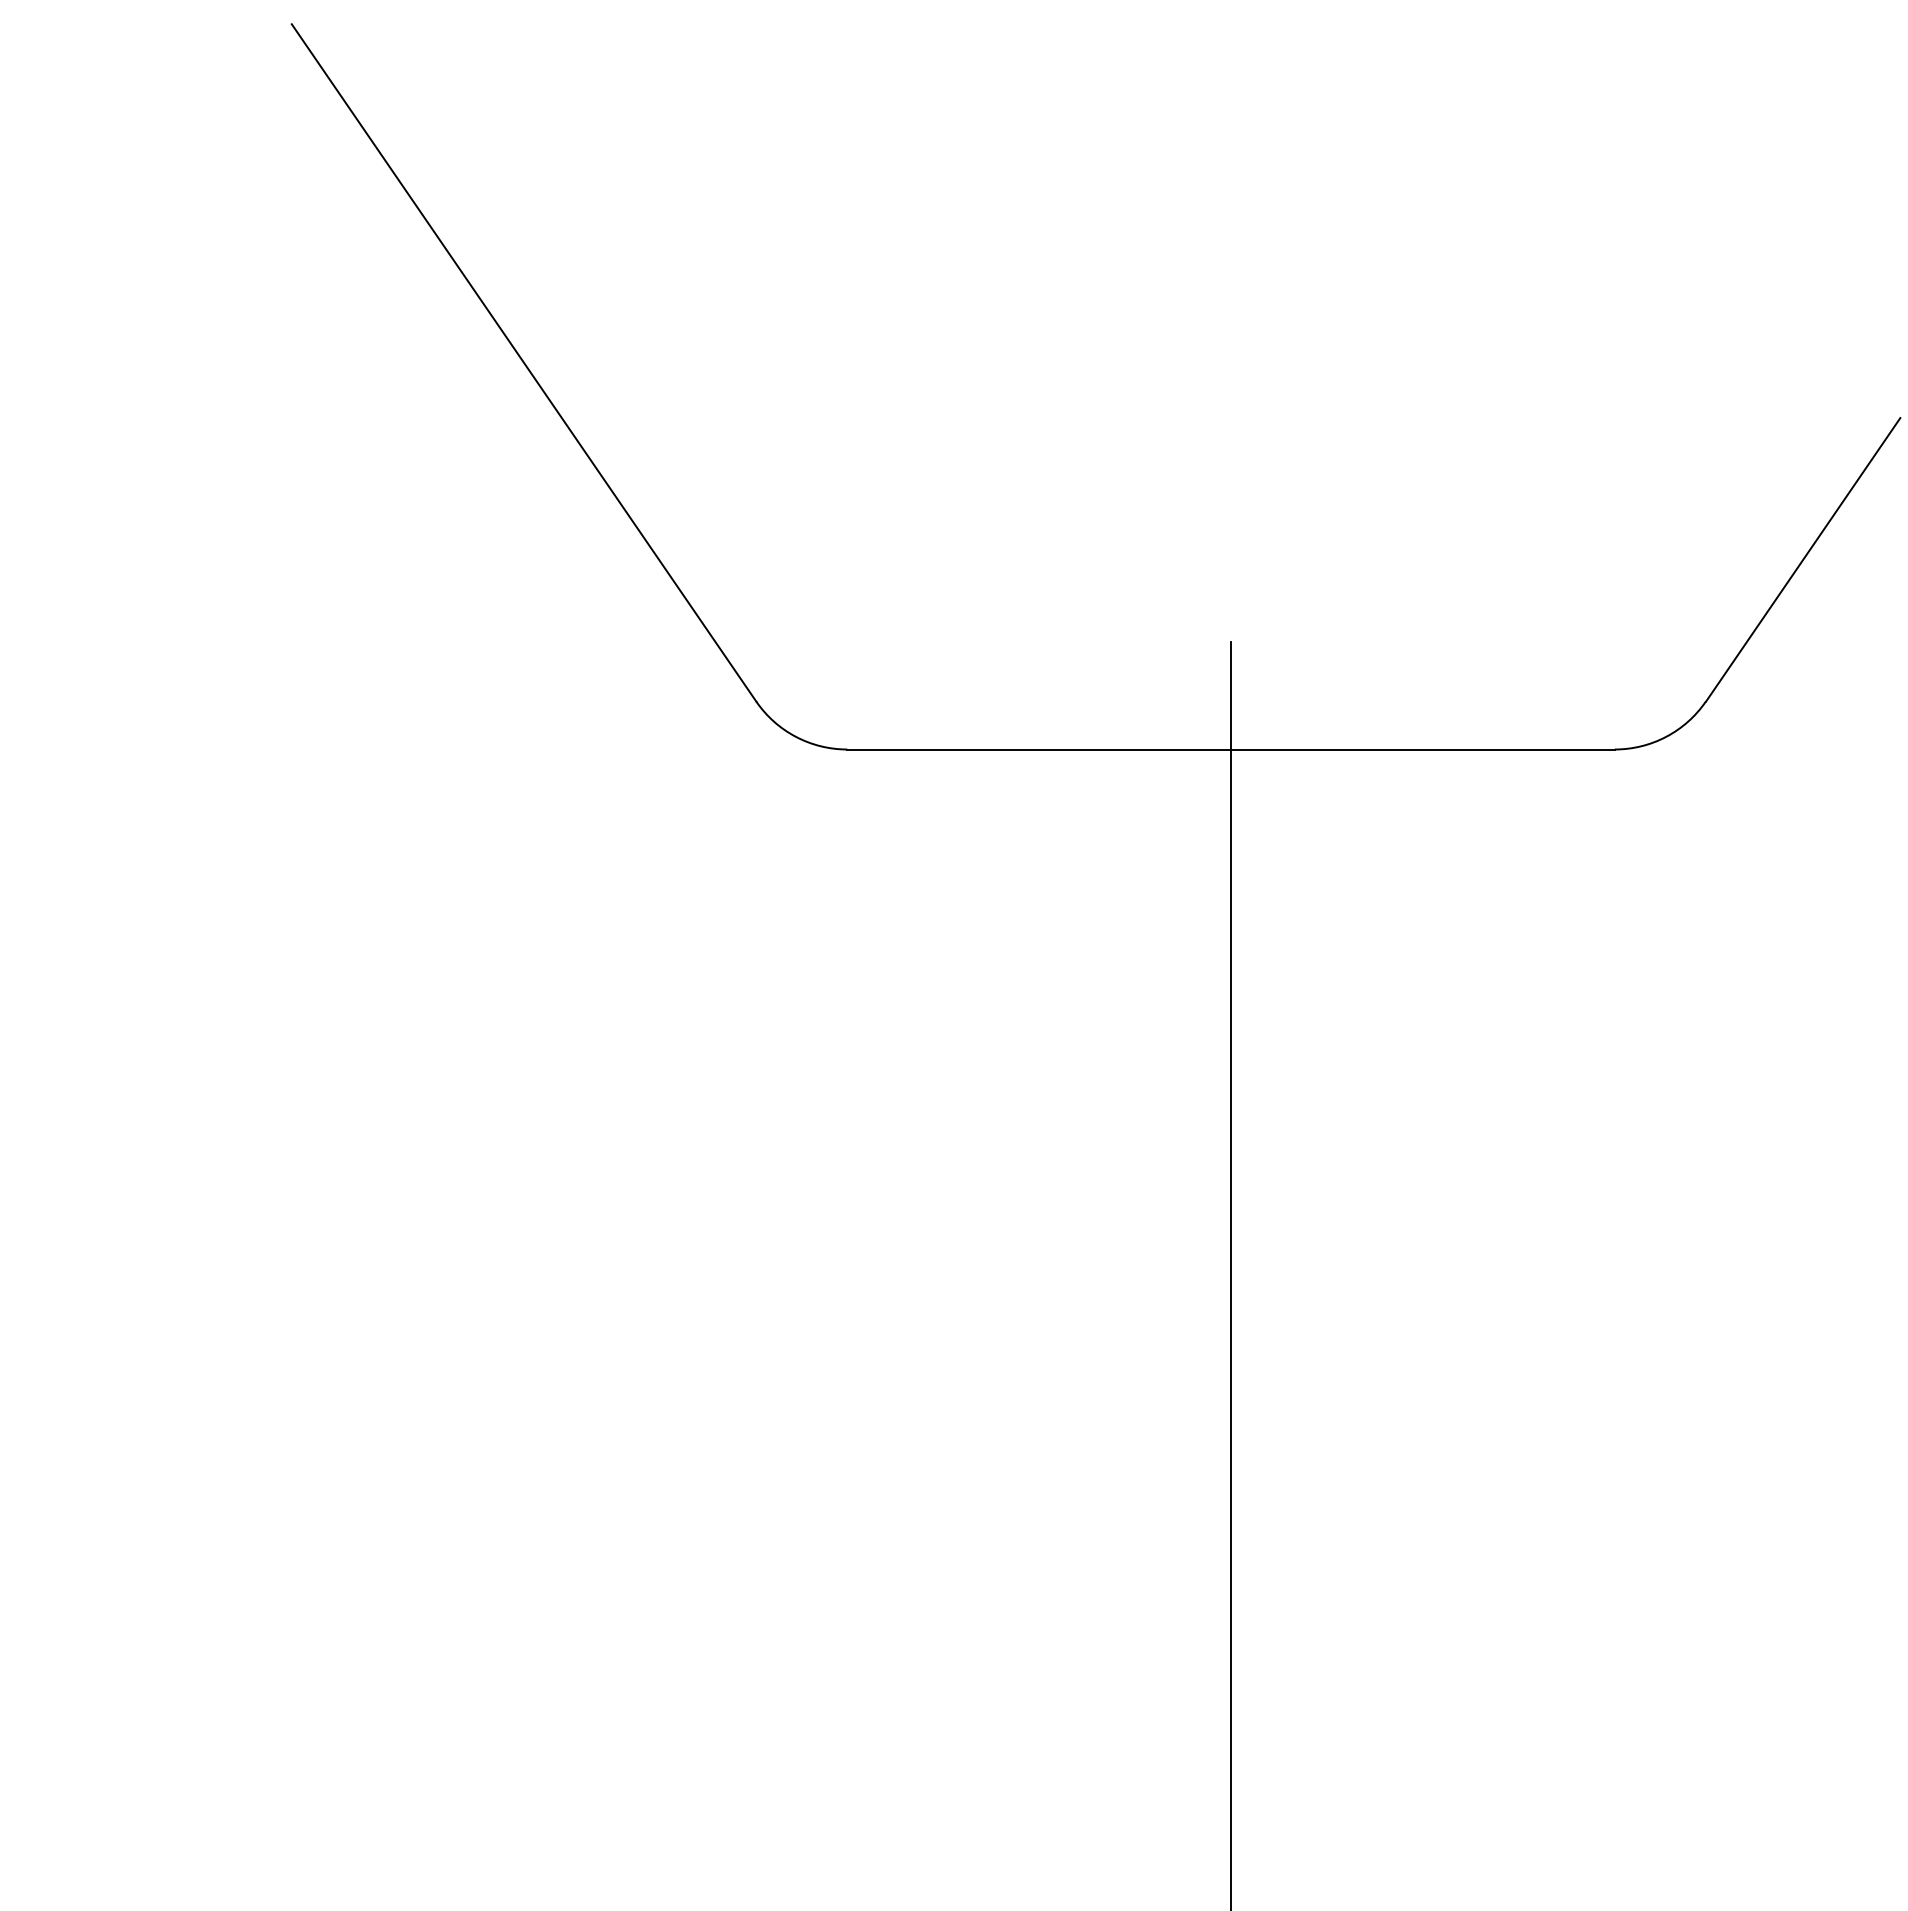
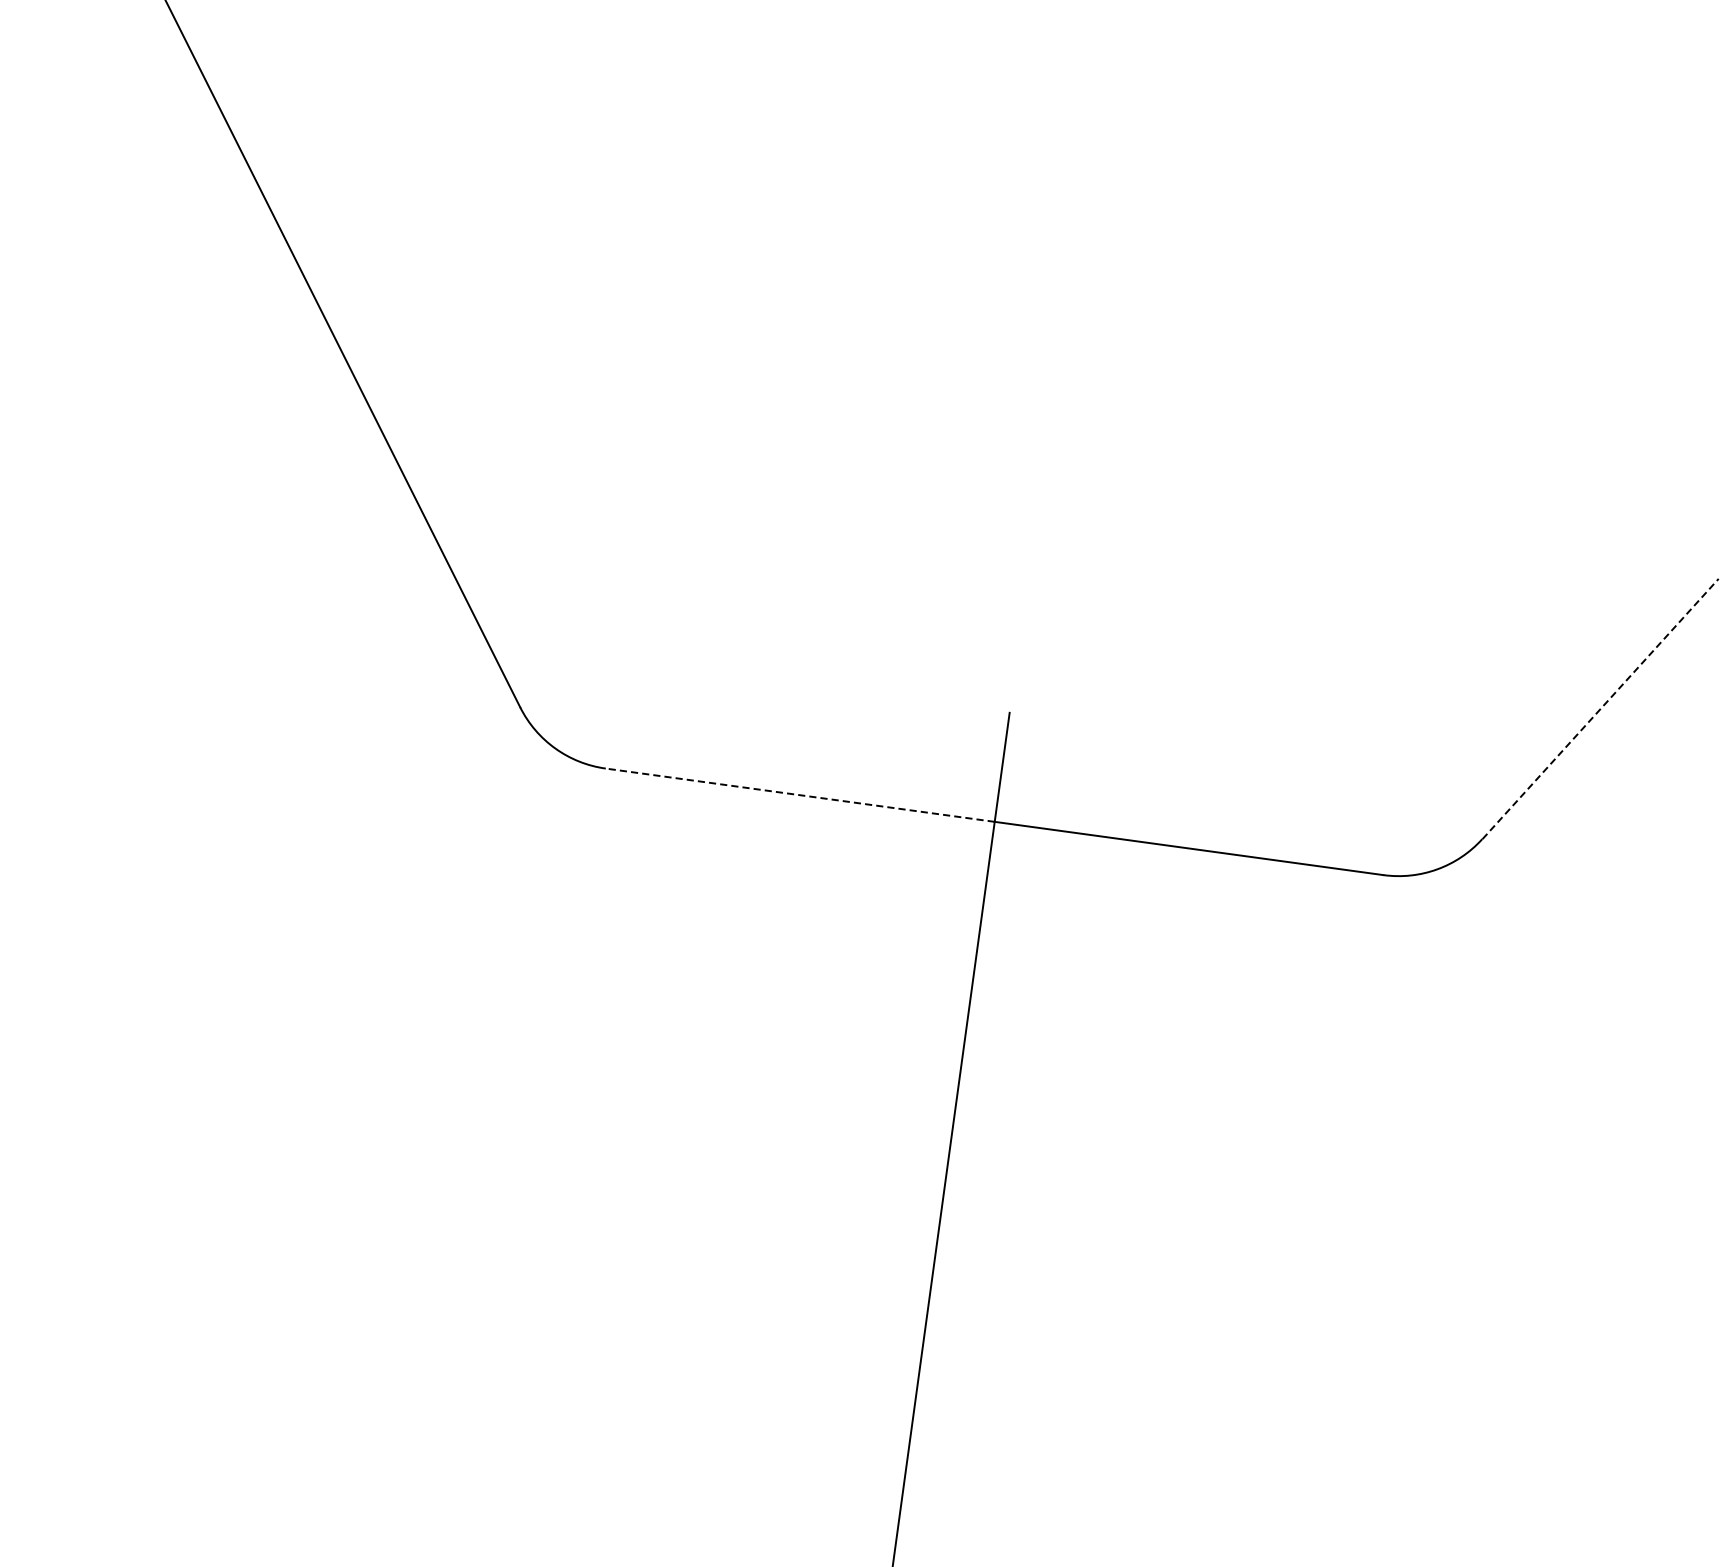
line: (1803, 559) -> (1600, 708), solid -> dashed
line: (1039, 749) -> (800, 795), solid -> dashed

